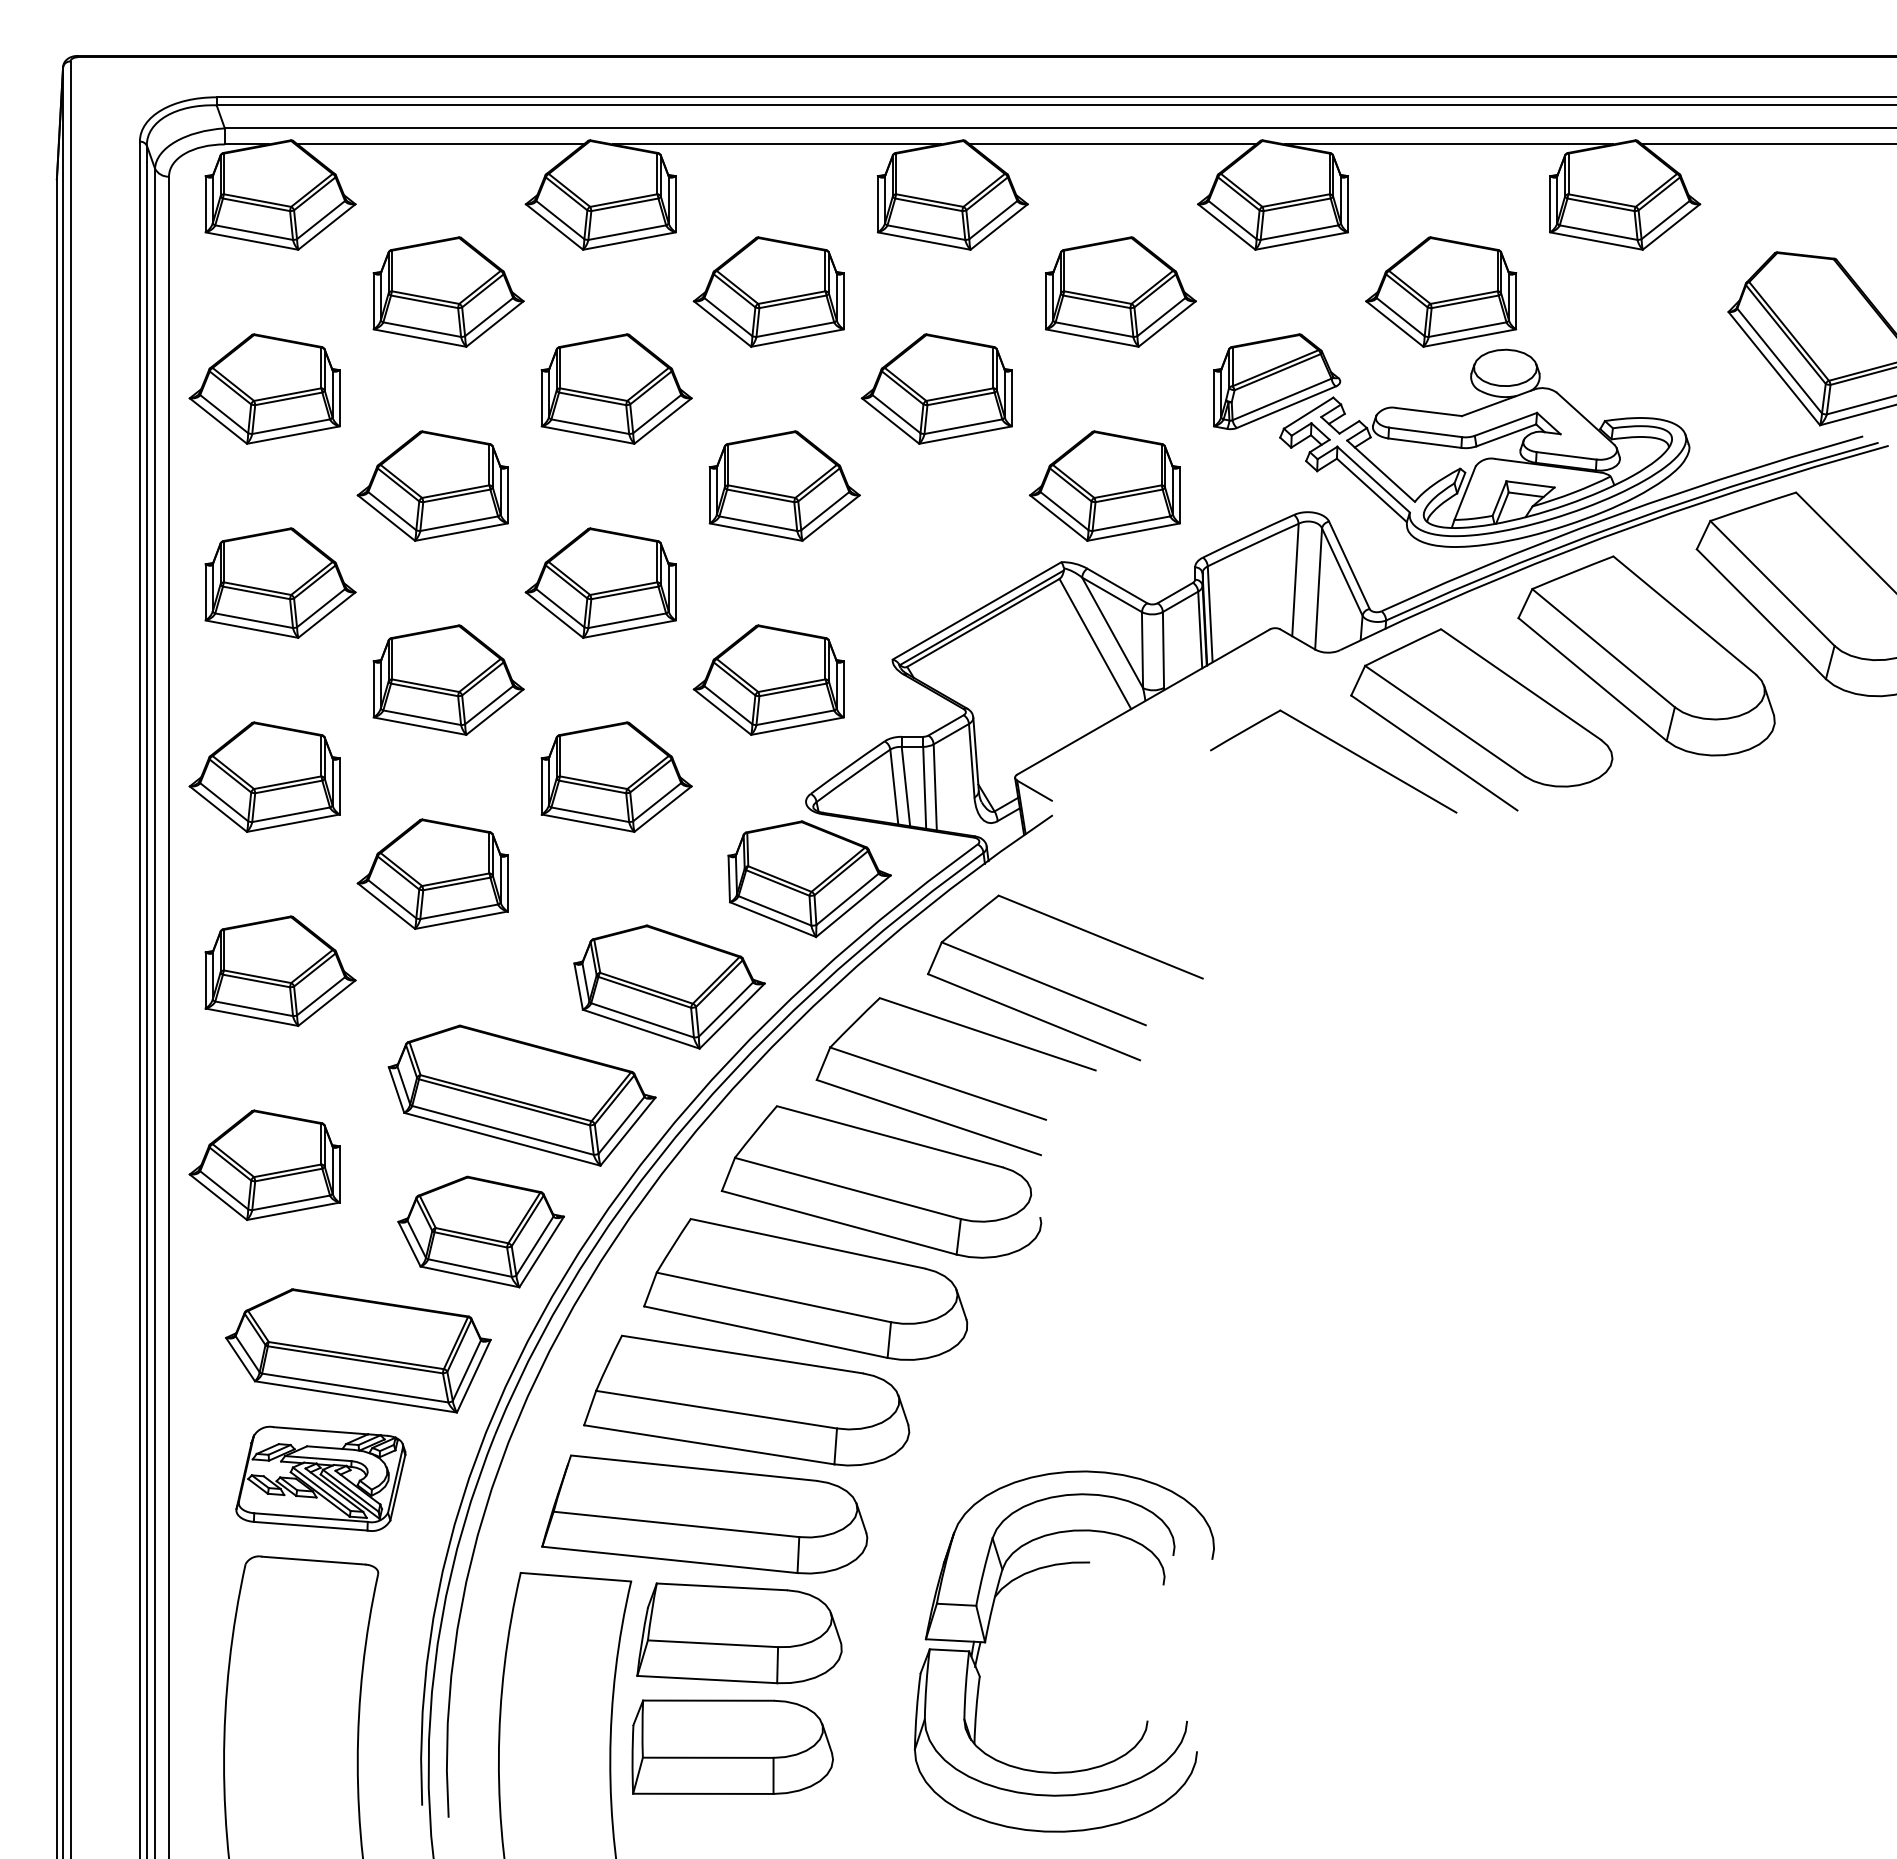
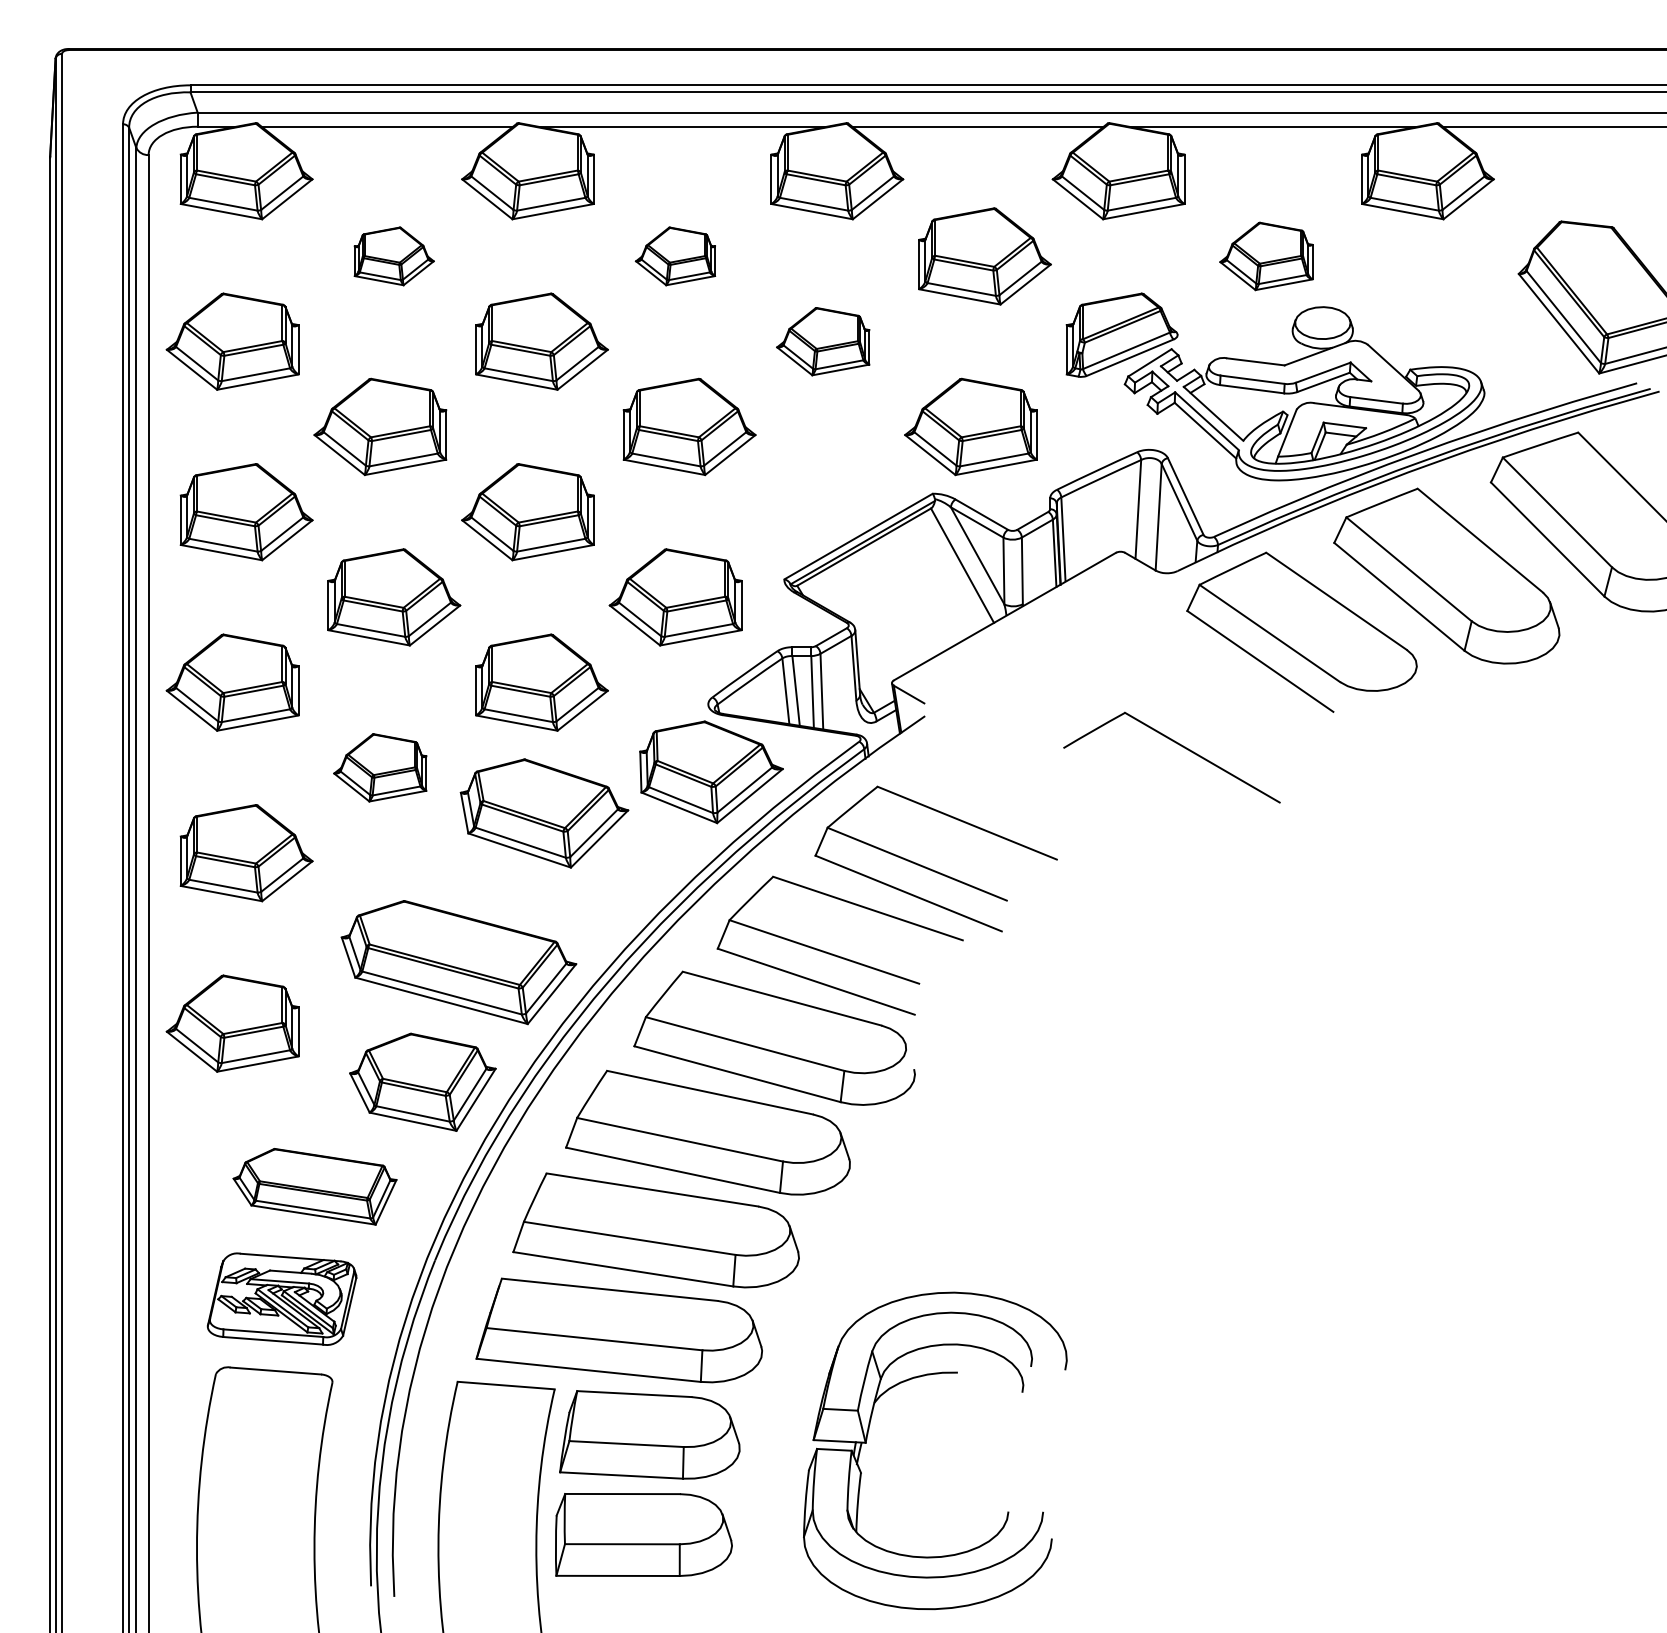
part: (448, 291) -> (394, 255), size x0.6
part: (768, 291) -> (675, 255), size x0.6
part: (1441, 291) -> (1266, 255), size x0.7
part: (936, 388) -> (822, 341), size x0.7
part: (1343, 748) -> (1180, 746), moved
part: (432, 873) -> (380, 767), size x0.7
part: (669, 986) -> (544, 812), moved
part: (358, 1350) -> (315, 1186), size x0.7

